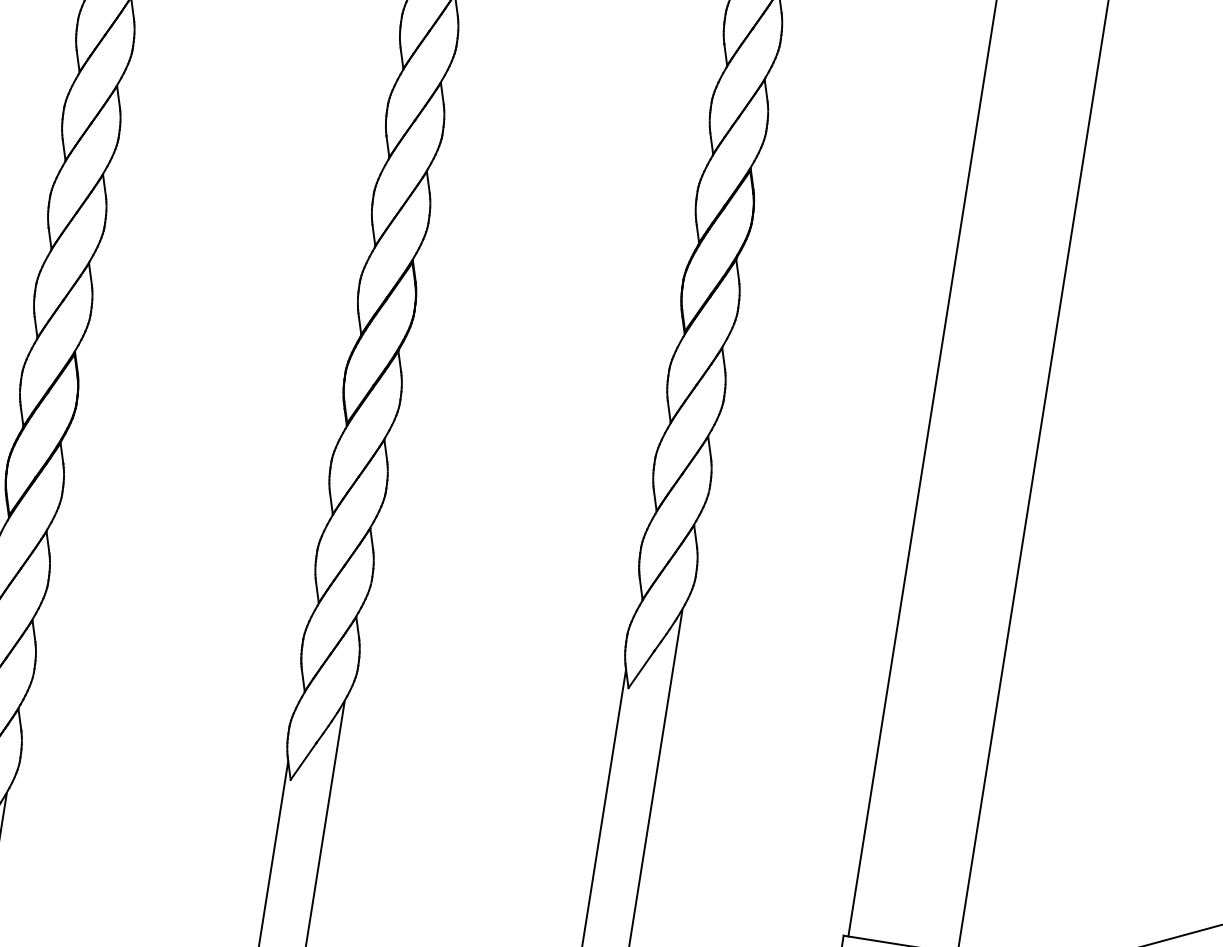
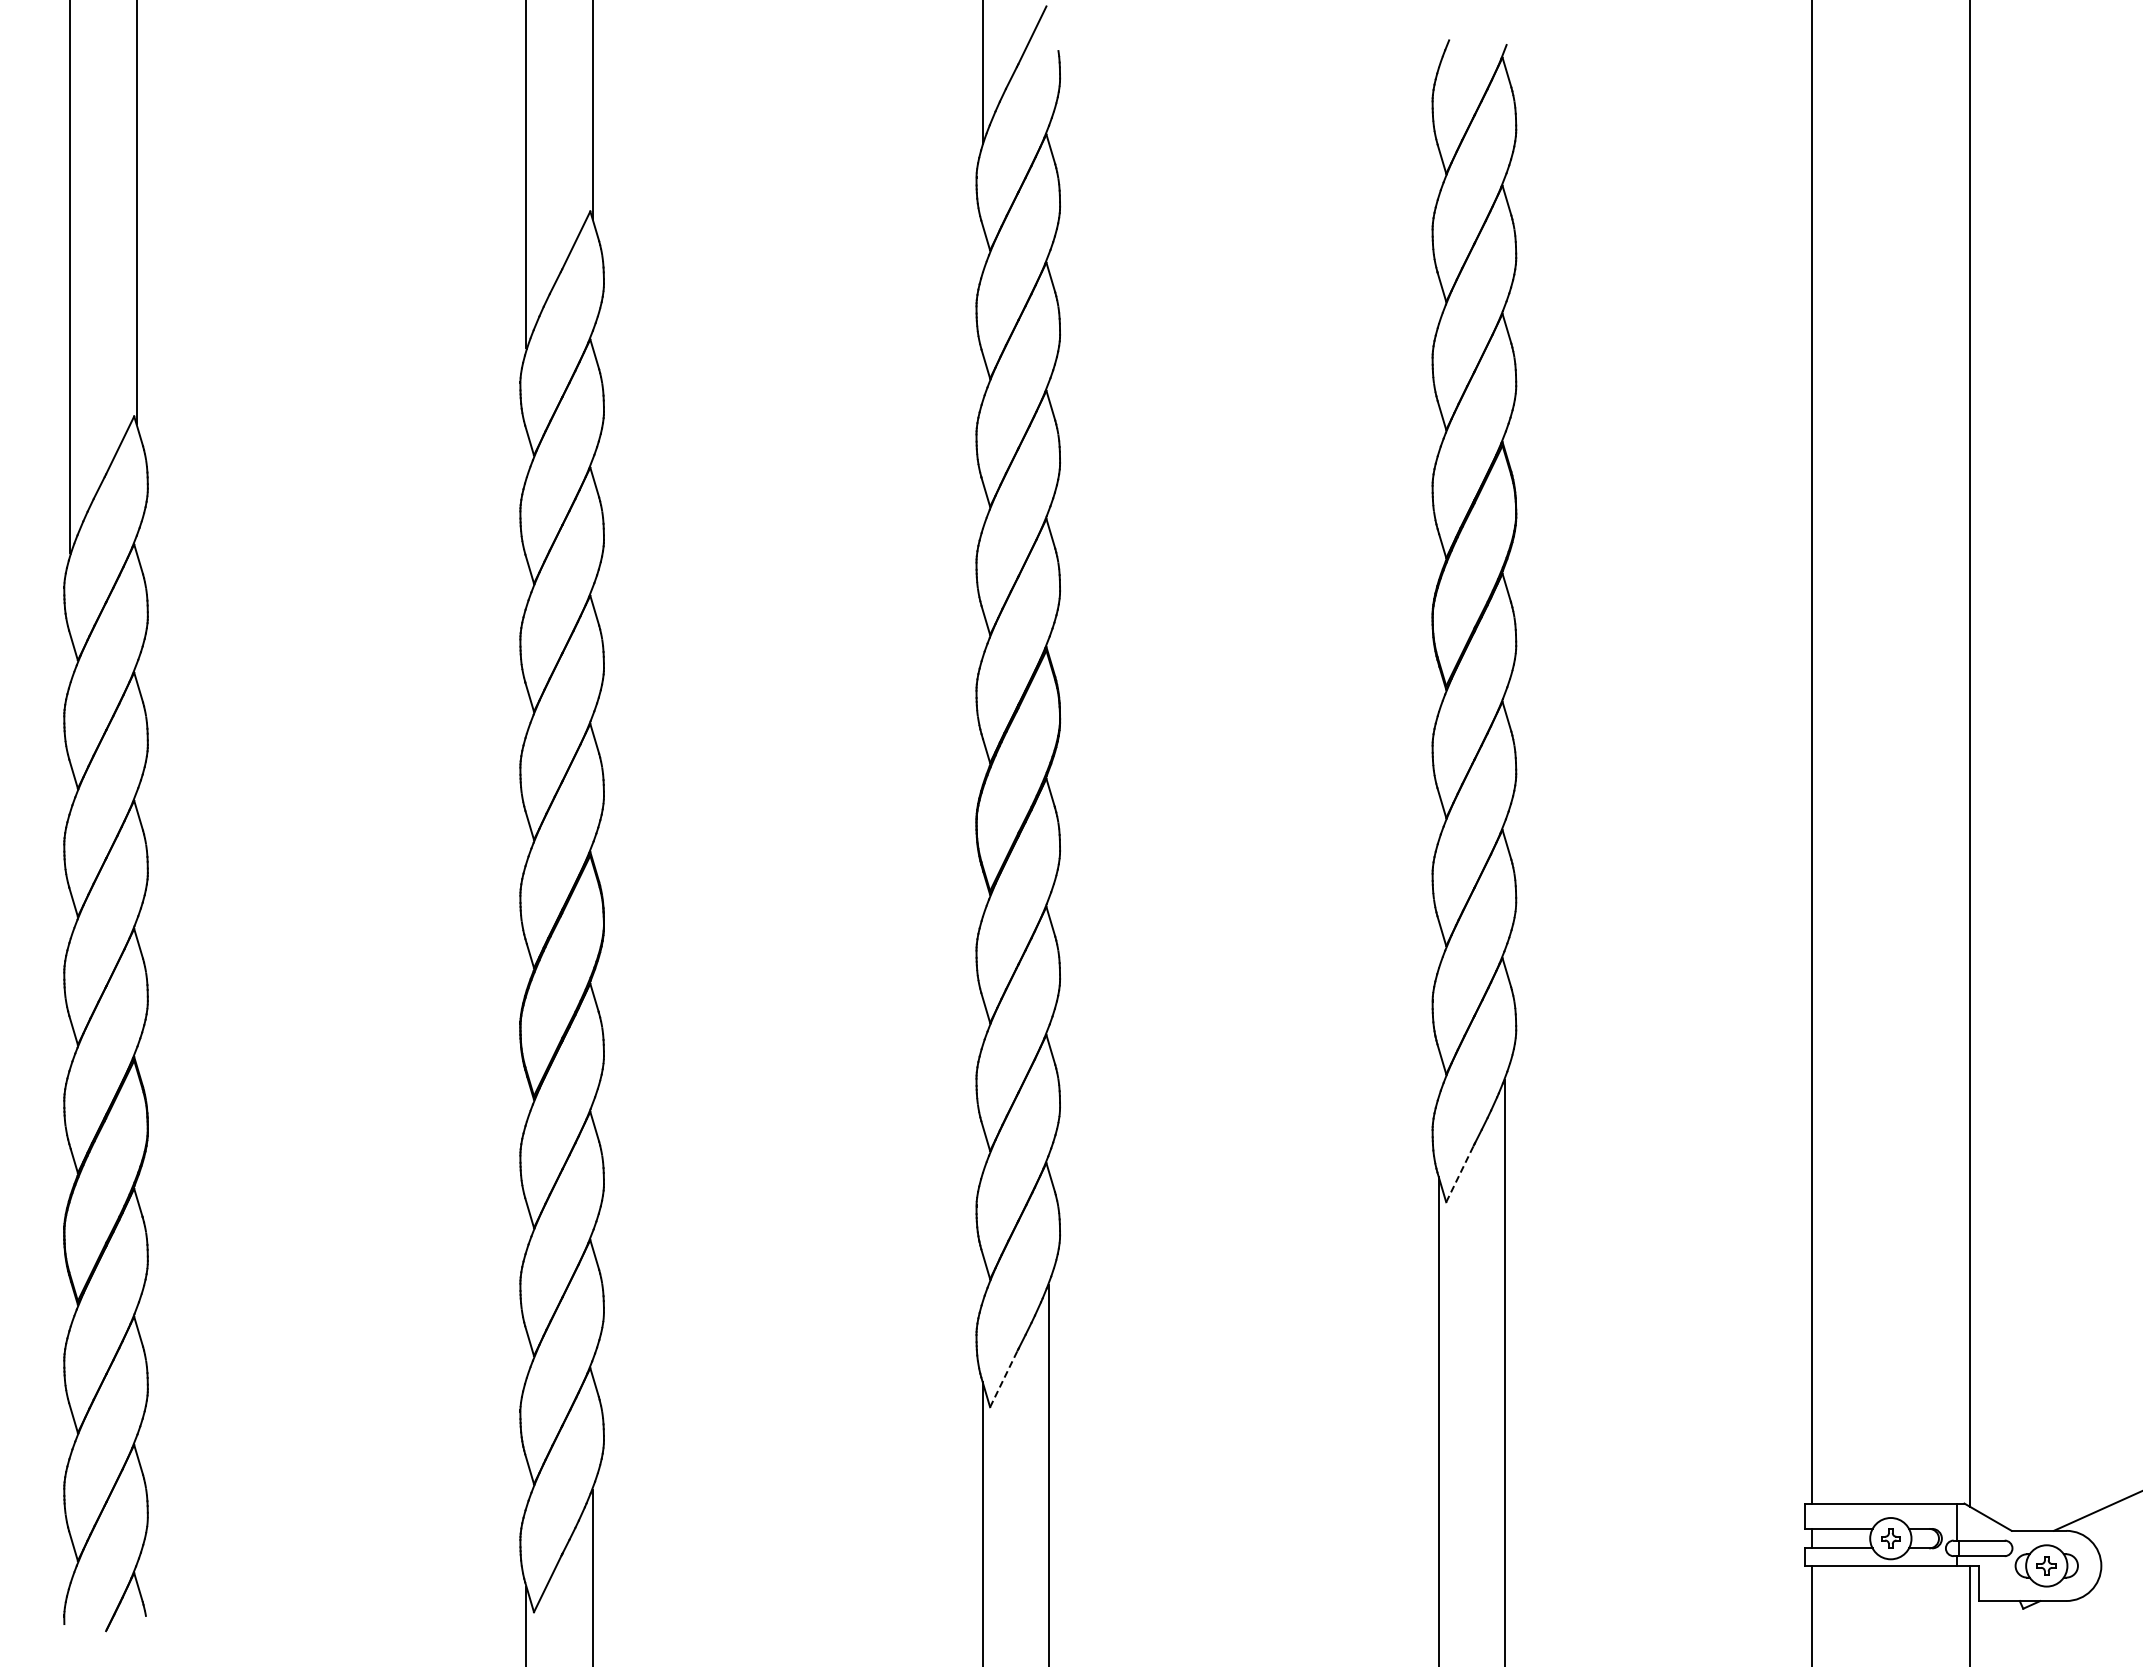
line: (641, 669) -> (1460, 1172), solid -> dashed
line: (303, 760) -> (1004, 1377), solid -> dashed

